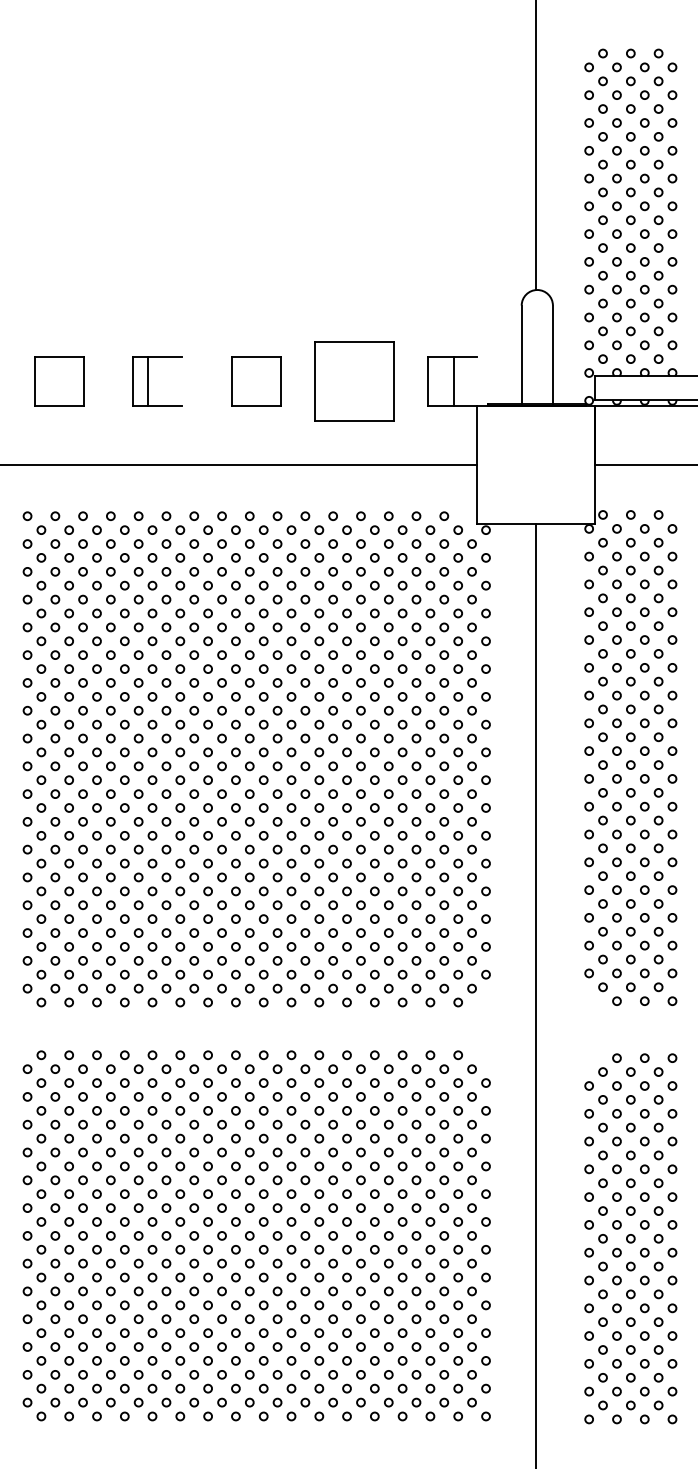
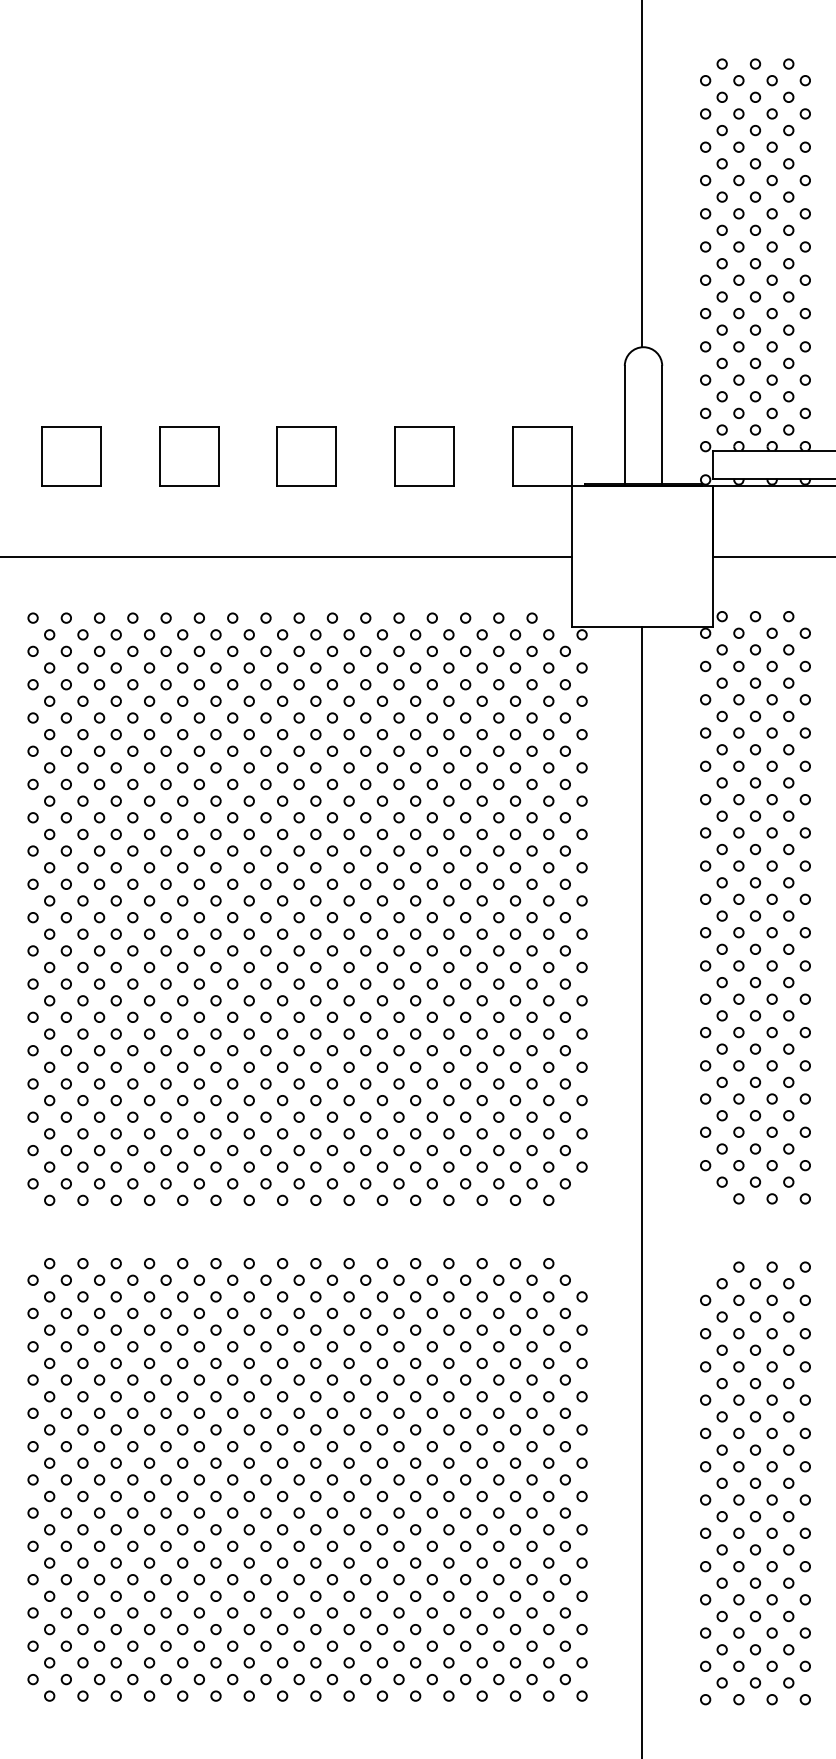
line: (148, 381) -> (218, 456), moved
part: (354, 381) -> (424, 456), size x0.62
line: (453, 381) -> (571, 456), moved

